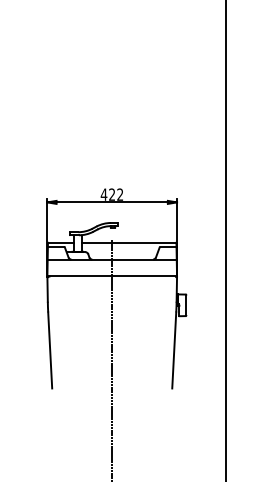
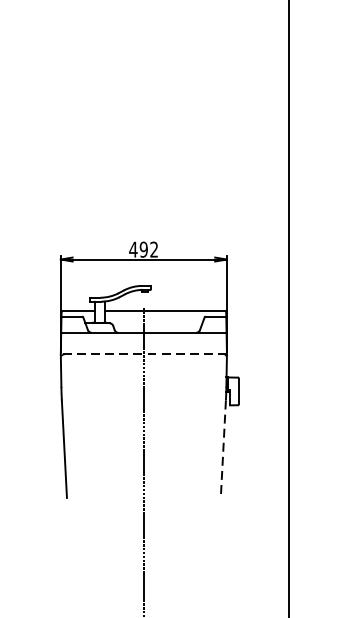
text: (112, 194) -> (144, 249), 422 -> 492
line: (112, 276) -> (144, 354), solid -> dashed
line: (174, 350) -> (223, 449), solid -> dashed

